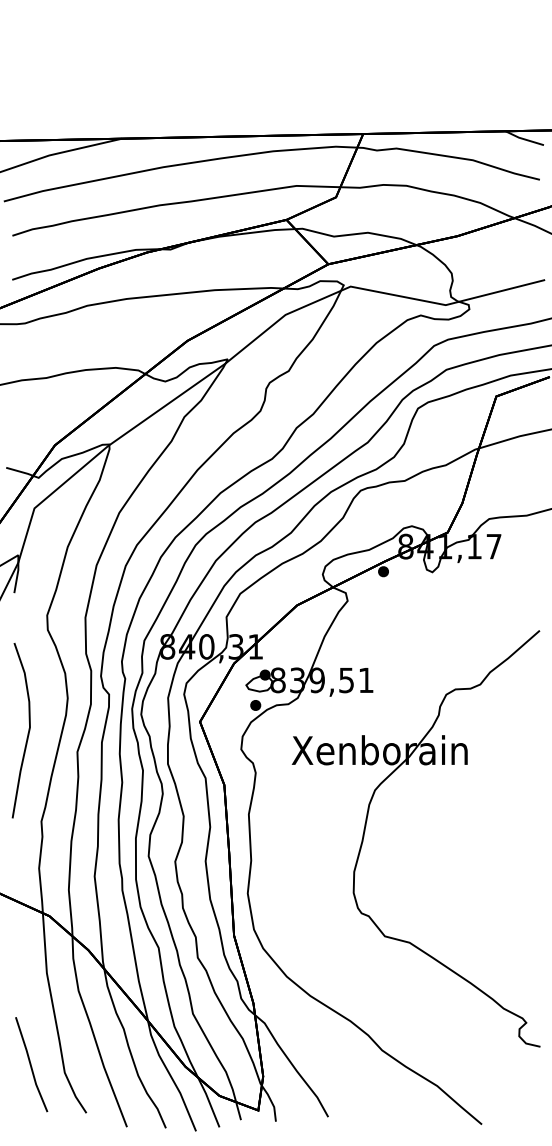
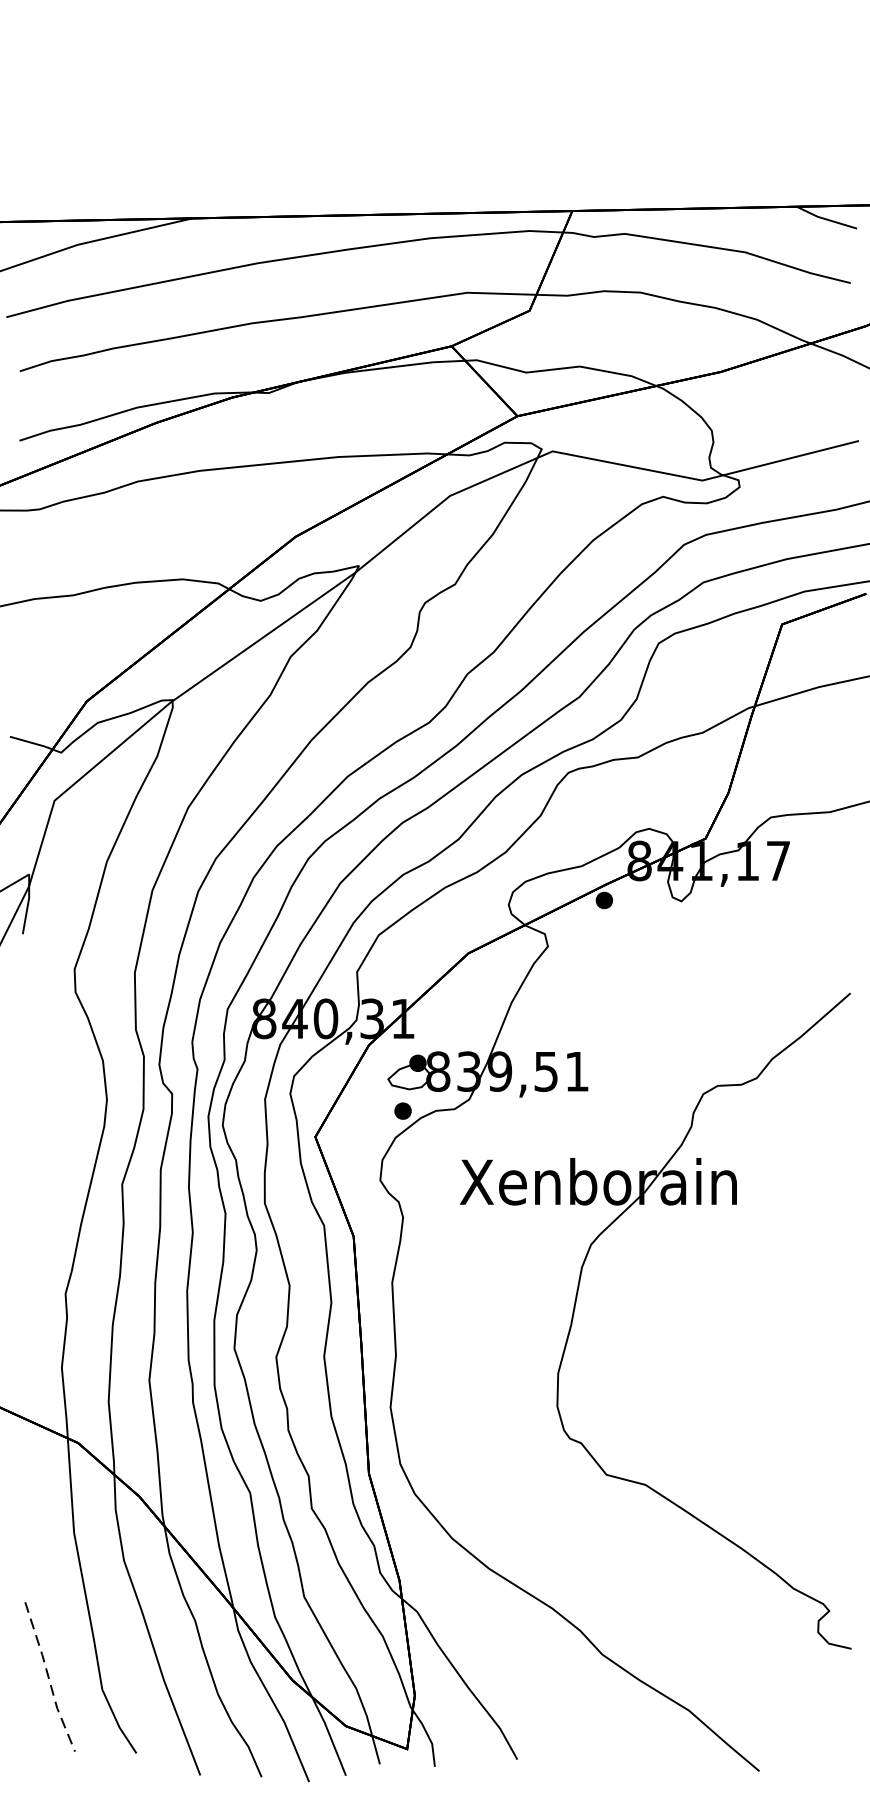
curve: (27, 733) -> (43, 1155), removed
line: (30, 1065) -> (48, 1678), solid -> dashed

